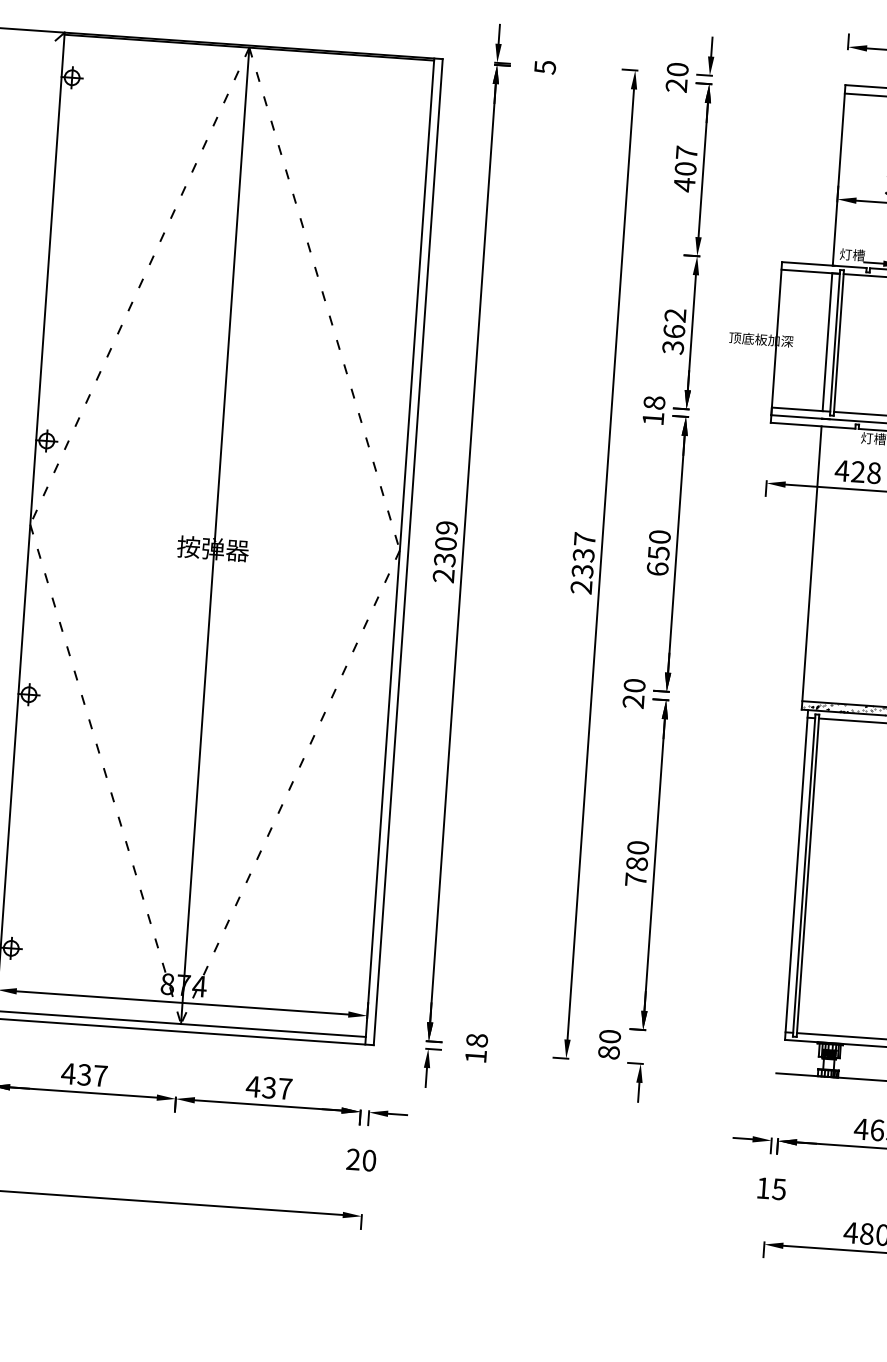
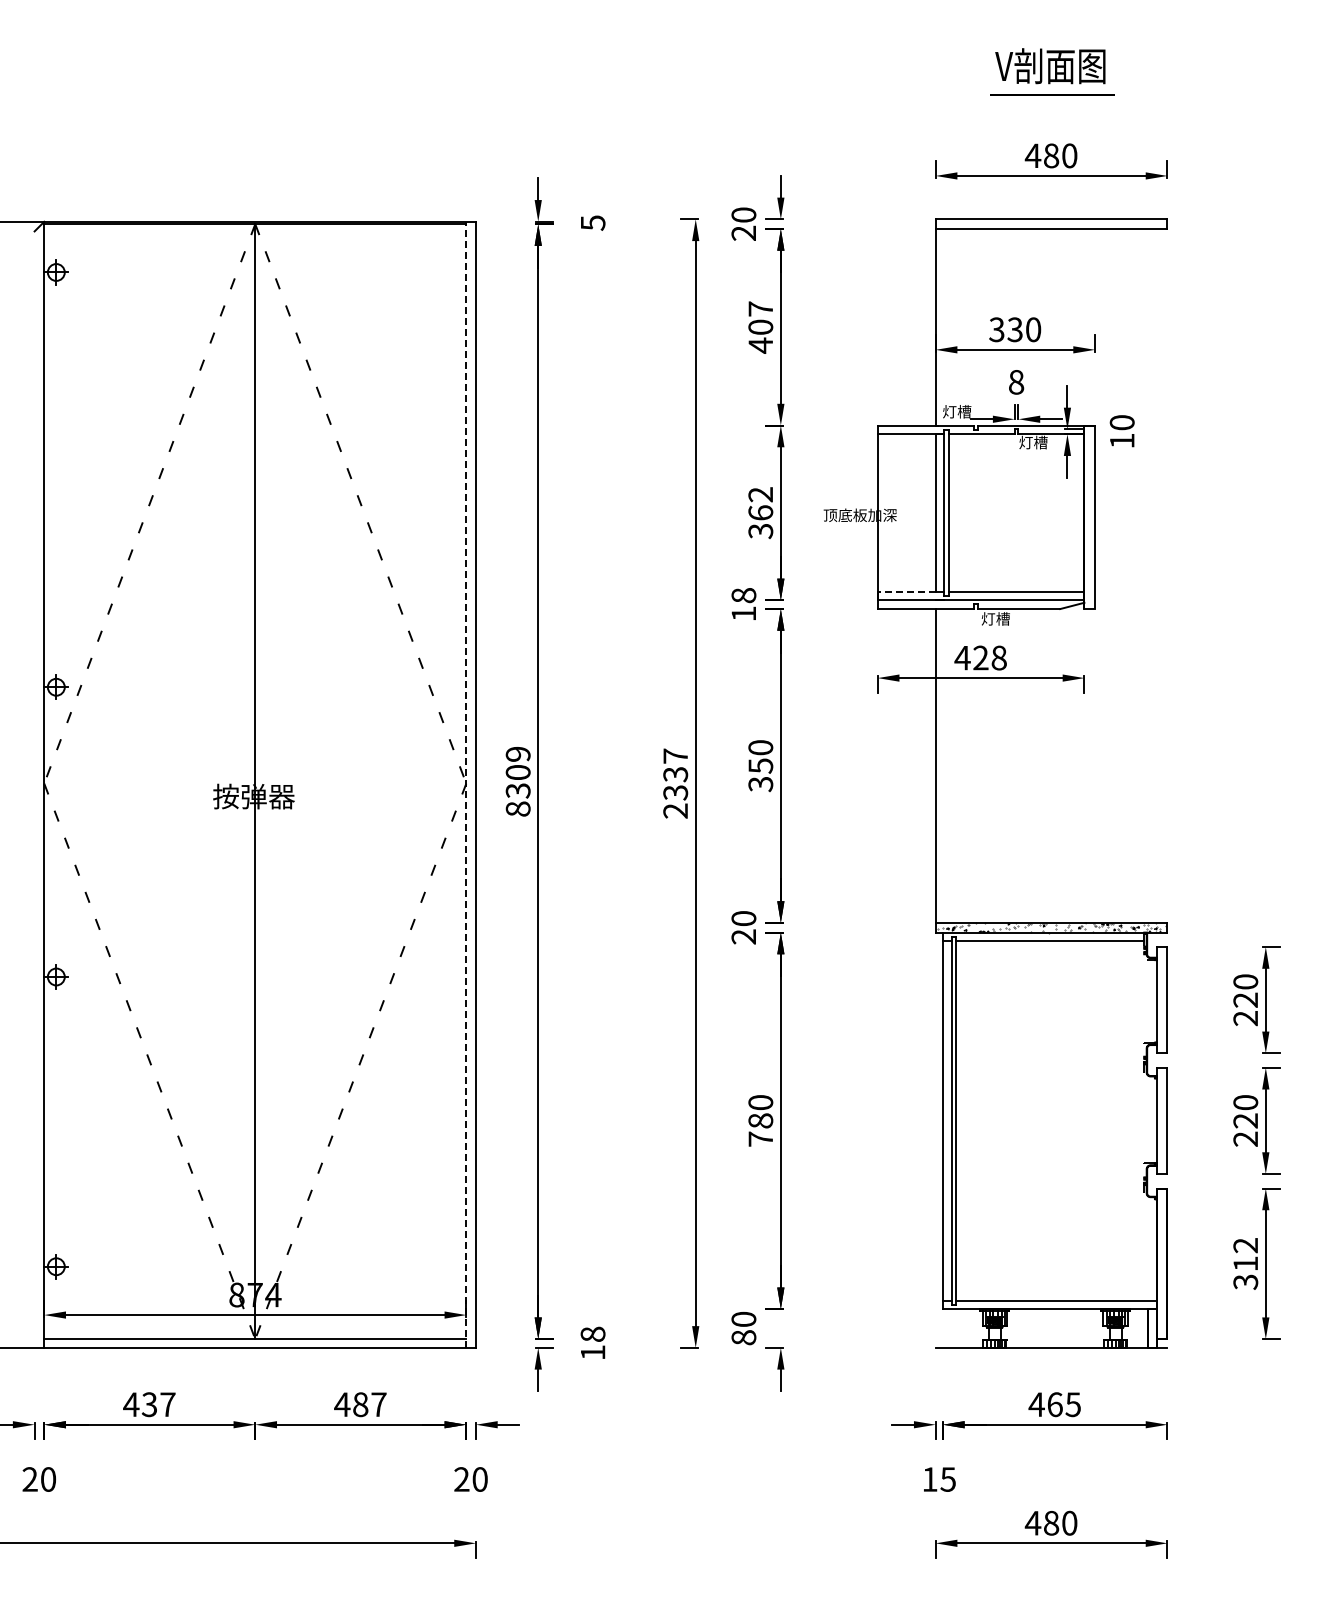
line: (797, 409) -> (906, 591), solid -> dashed
line: (399, 551) -> (466, 784), solid -> dashed
text: (657, 569) -> (760, 784), 650 -> 350
text: (443, 575) -> (517, 808), 2309 -> 8309
text: (269, 1087) -> (360, 1404), 437 -> 487

